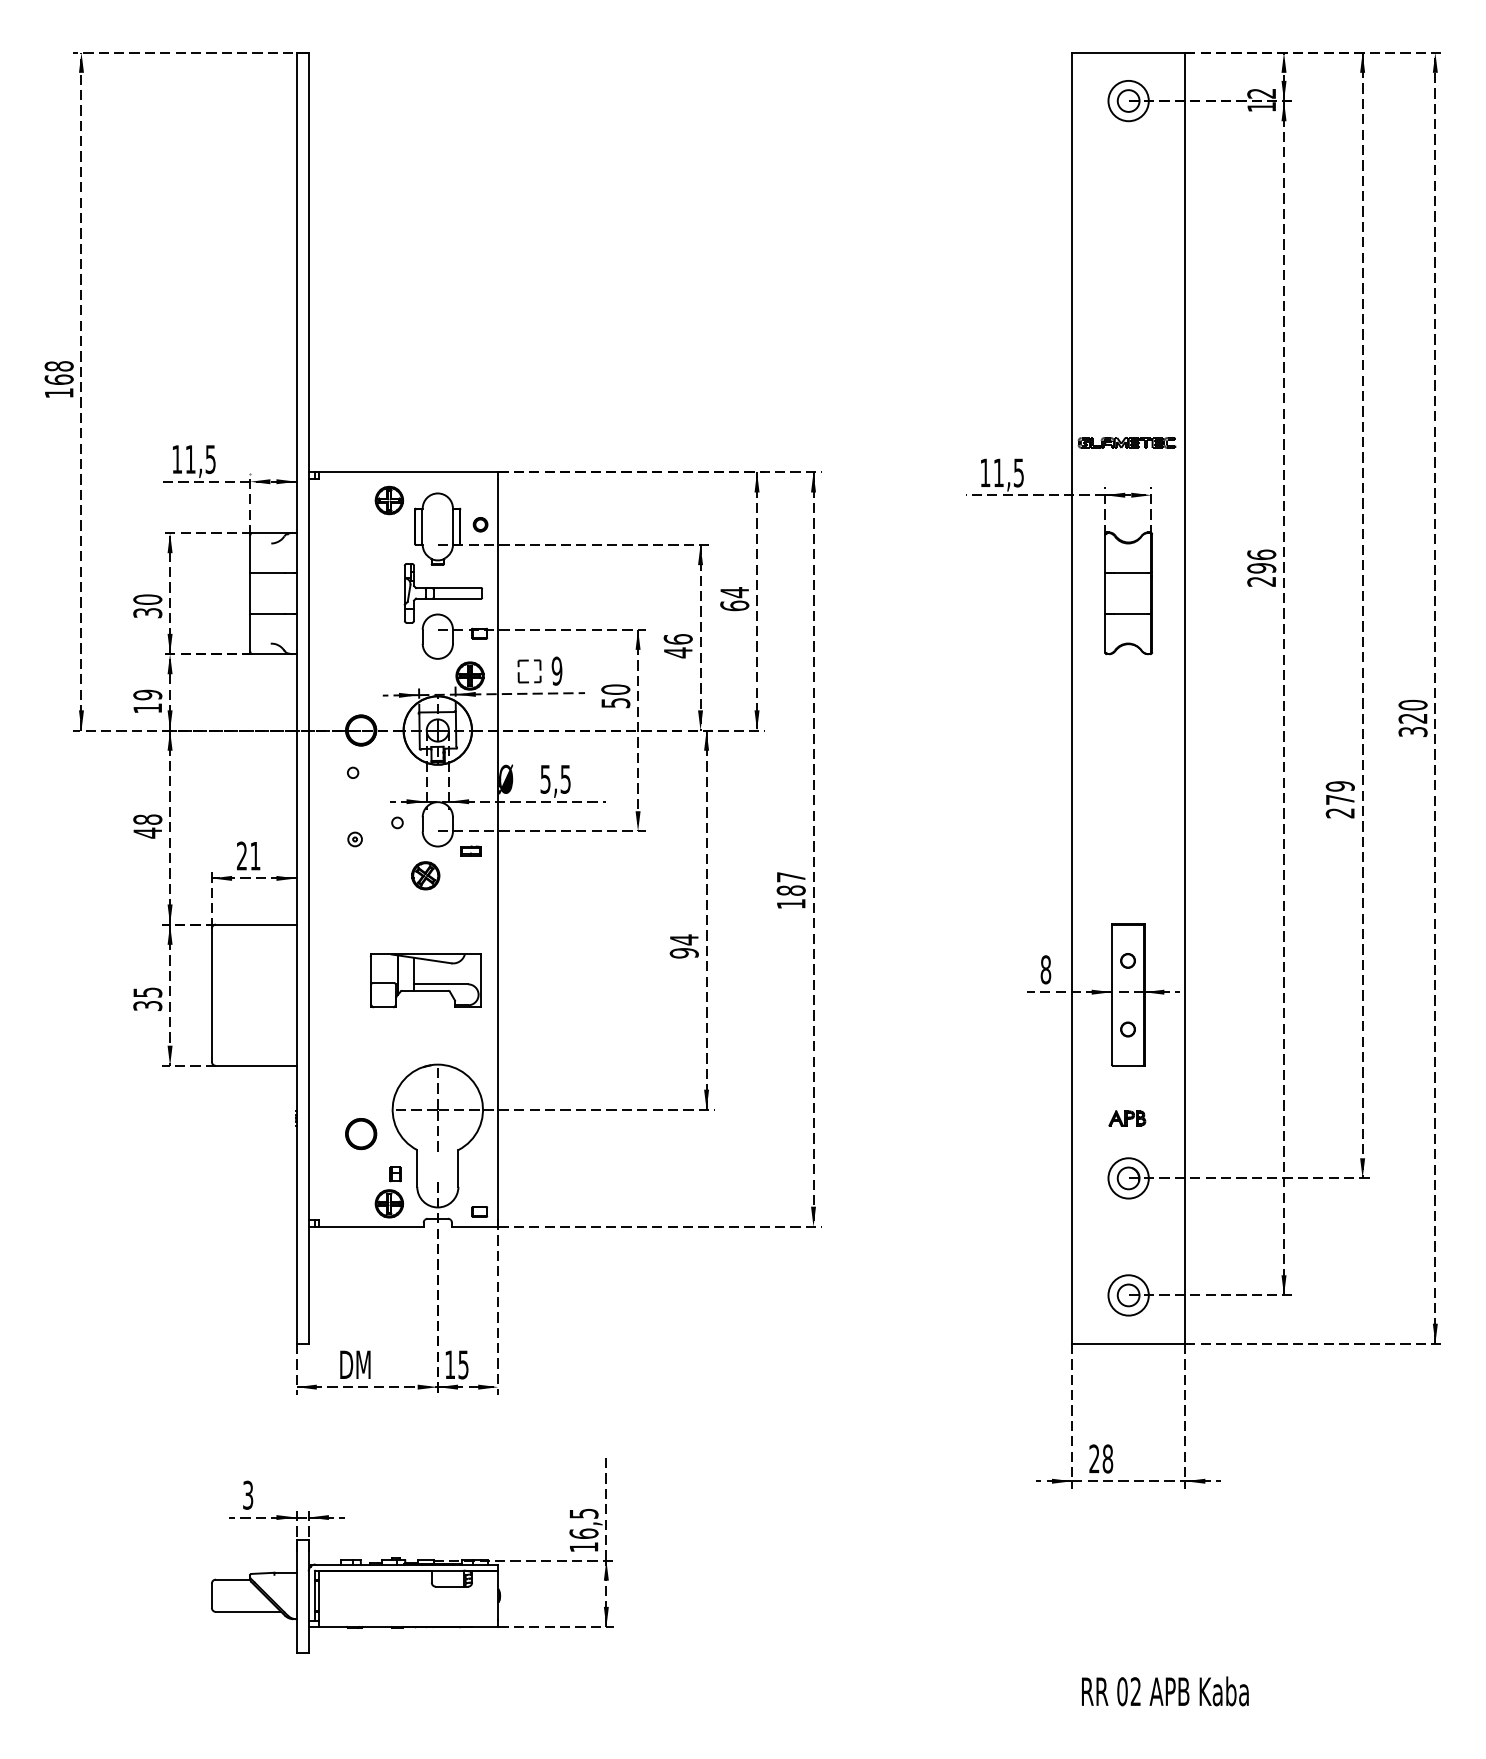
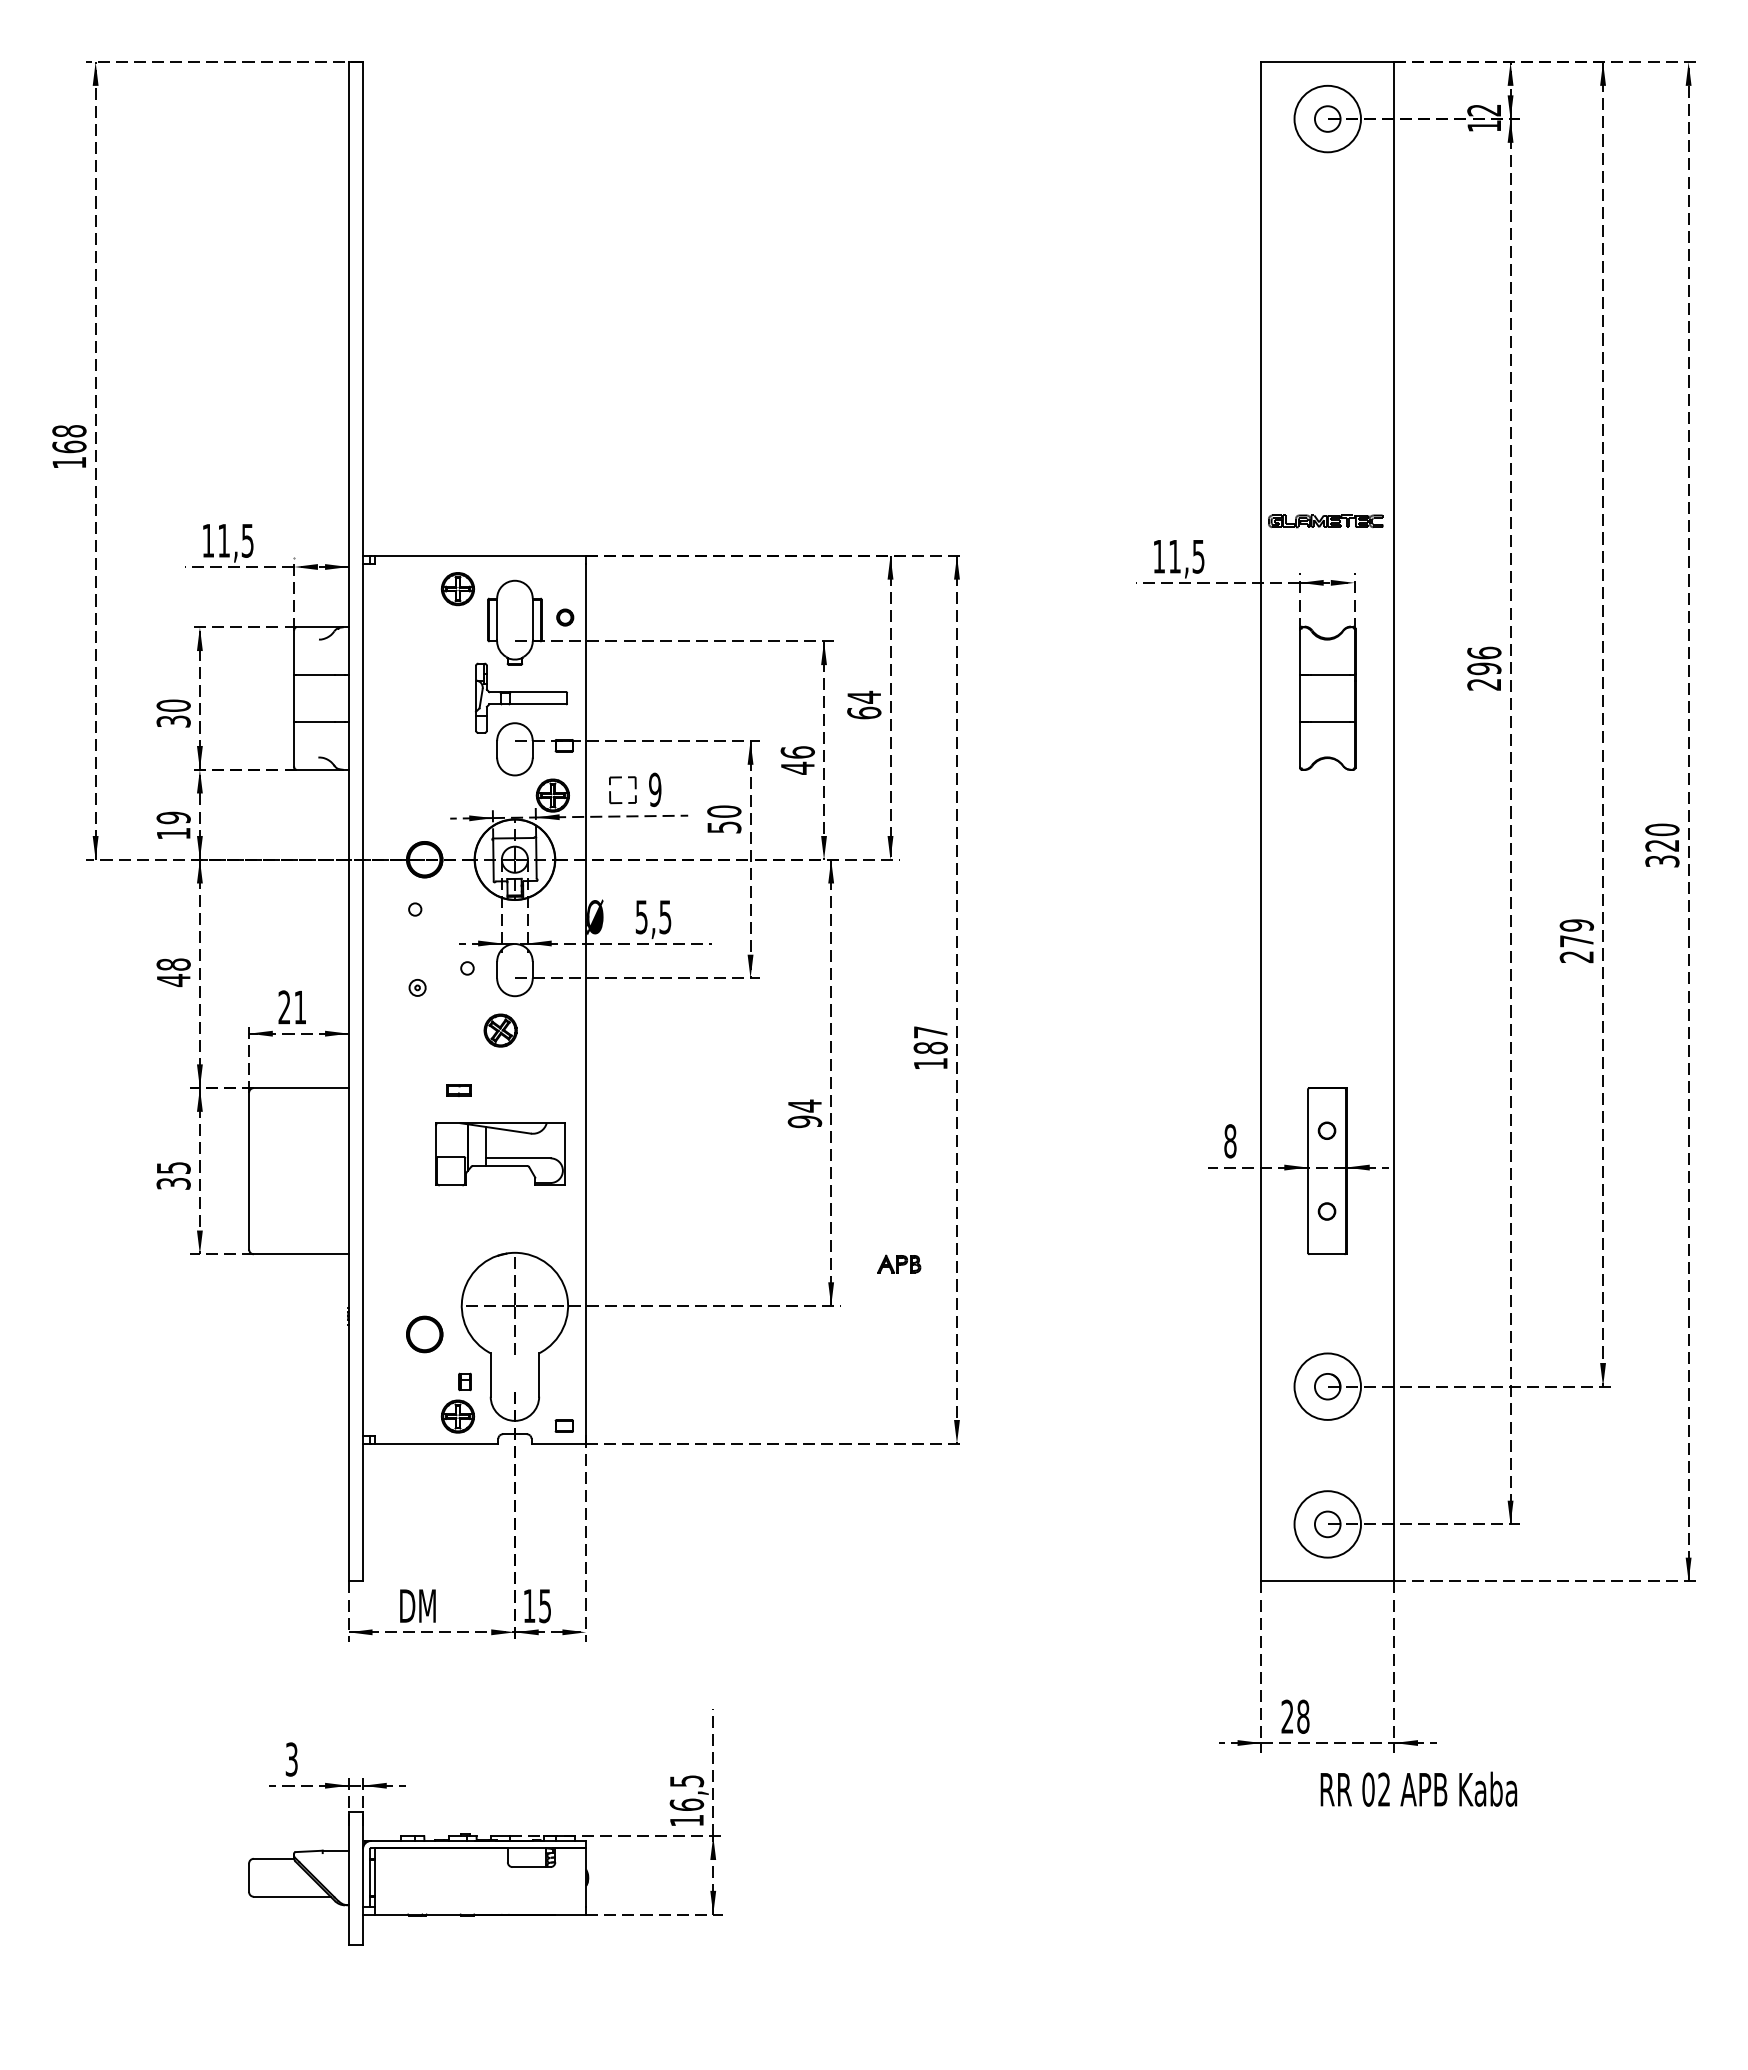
circle: (1128, 100) -> (1327, 118), size x1.4
part: (470, 851) -> (458, 1090), moved
part: (1127, 1117) -> (899, 1263), moved
circle: (1128, 1178) -> (1327, 1386), size x1.4
circle: (1128, 1295) -> (1327, 1524), size x1.4
text: (1164, 1690) -> (1418, 1788), moved

